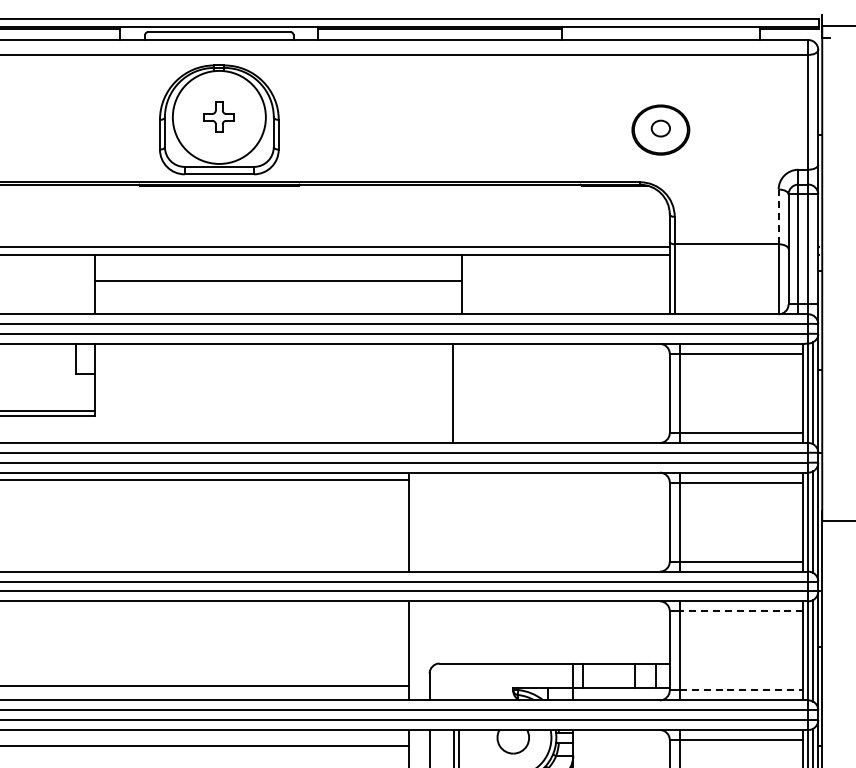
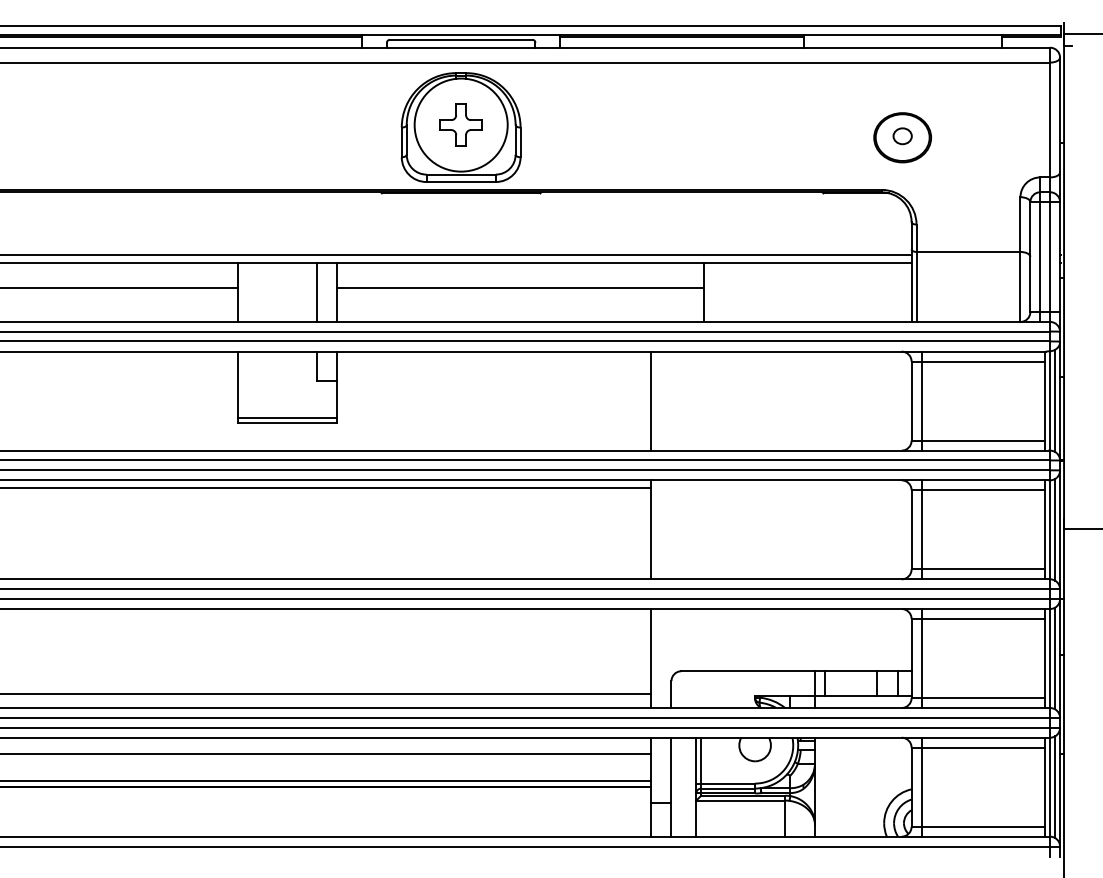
part: (218, 116) -> (460, 124), size x1.43
line: (778, 216) -> (1020, 224), dashed -> solid
line: (75, 283) -> (317, 291), added
line: (453, 392) -> (651, 400), moved
line: (741, 610) -> (983, 618), dashed -> solid
line: (741, 690) -> (983, 698), dashed -> solid

